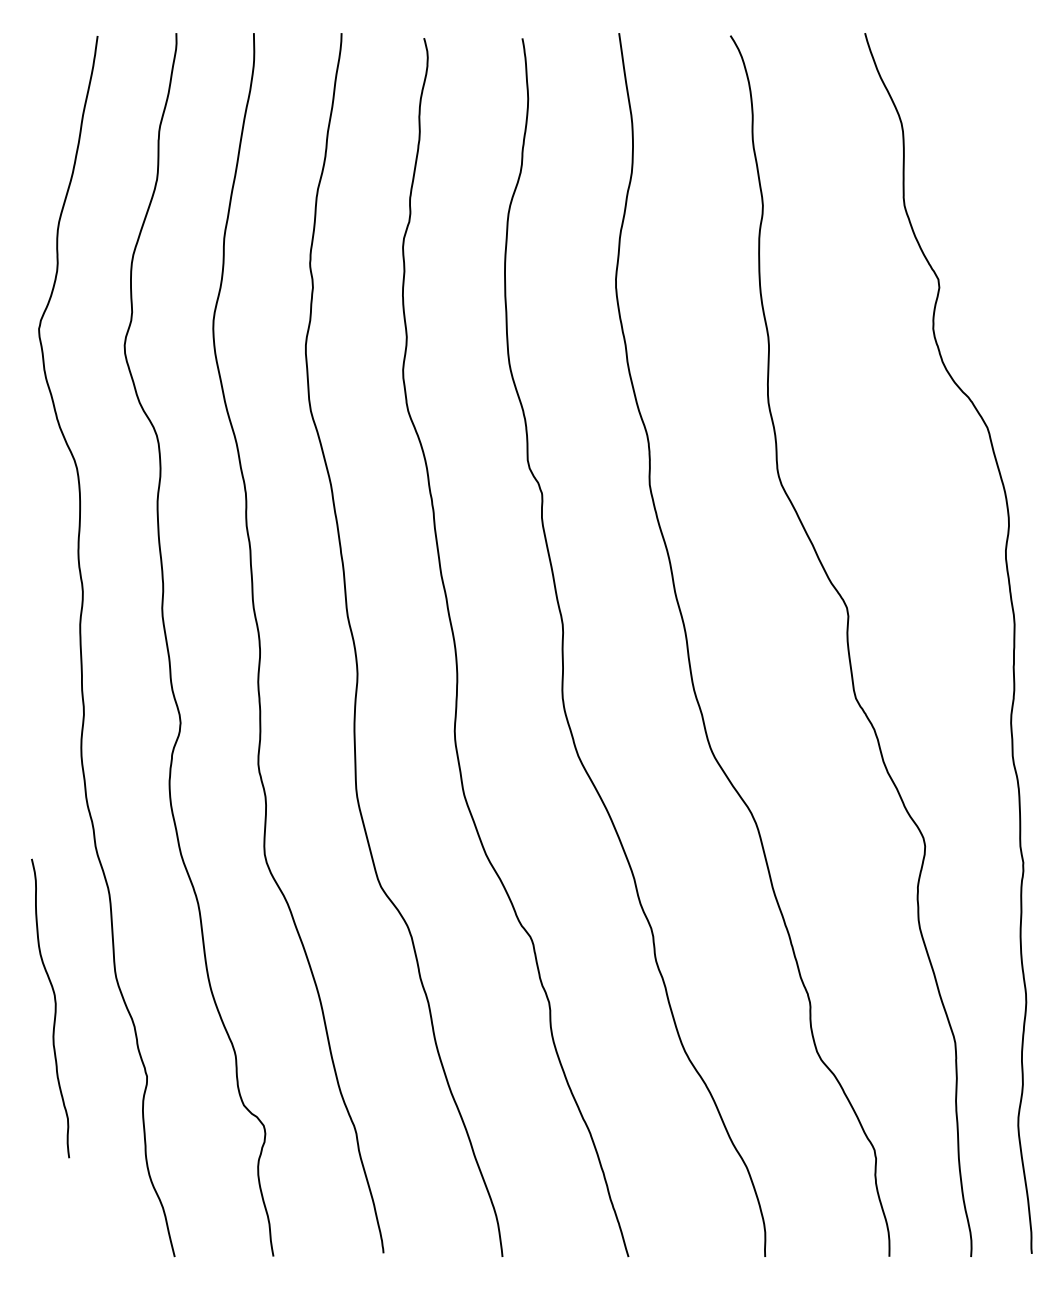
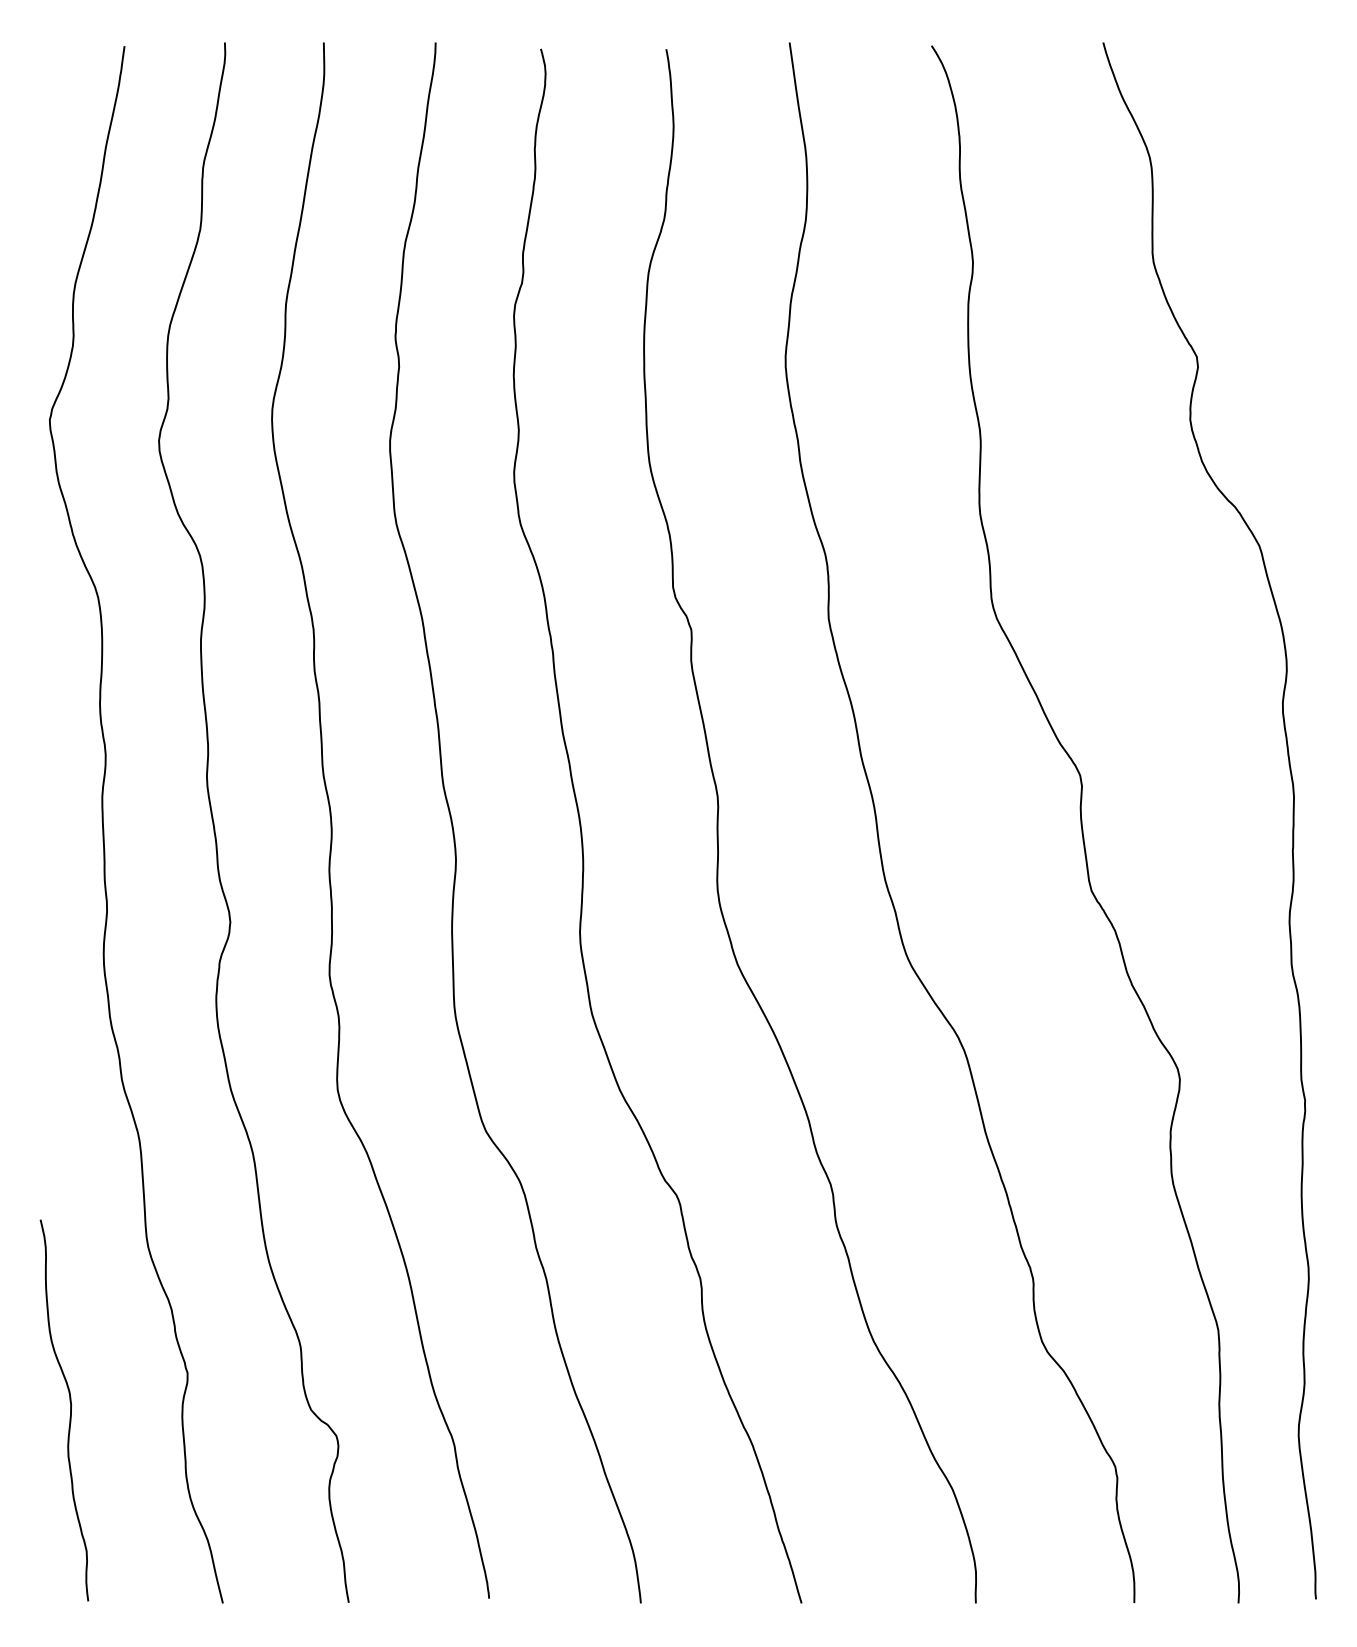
curve: (55, 1008) -> (70, 1410), moved

